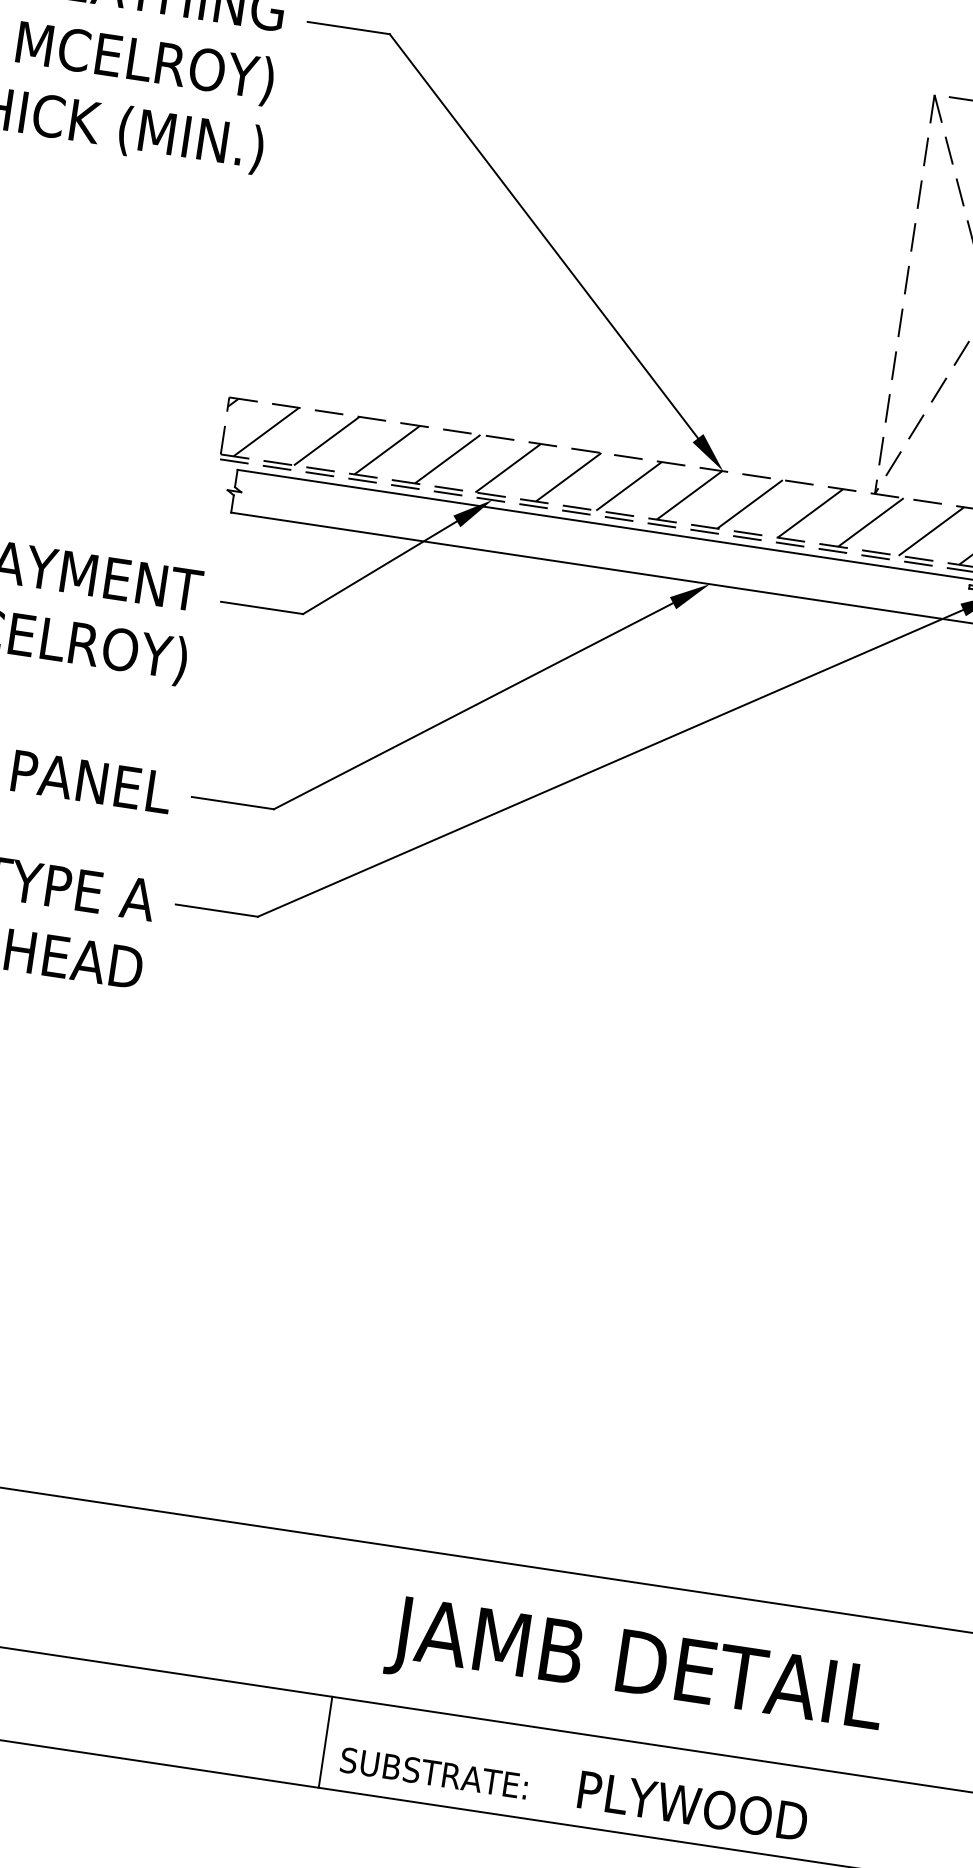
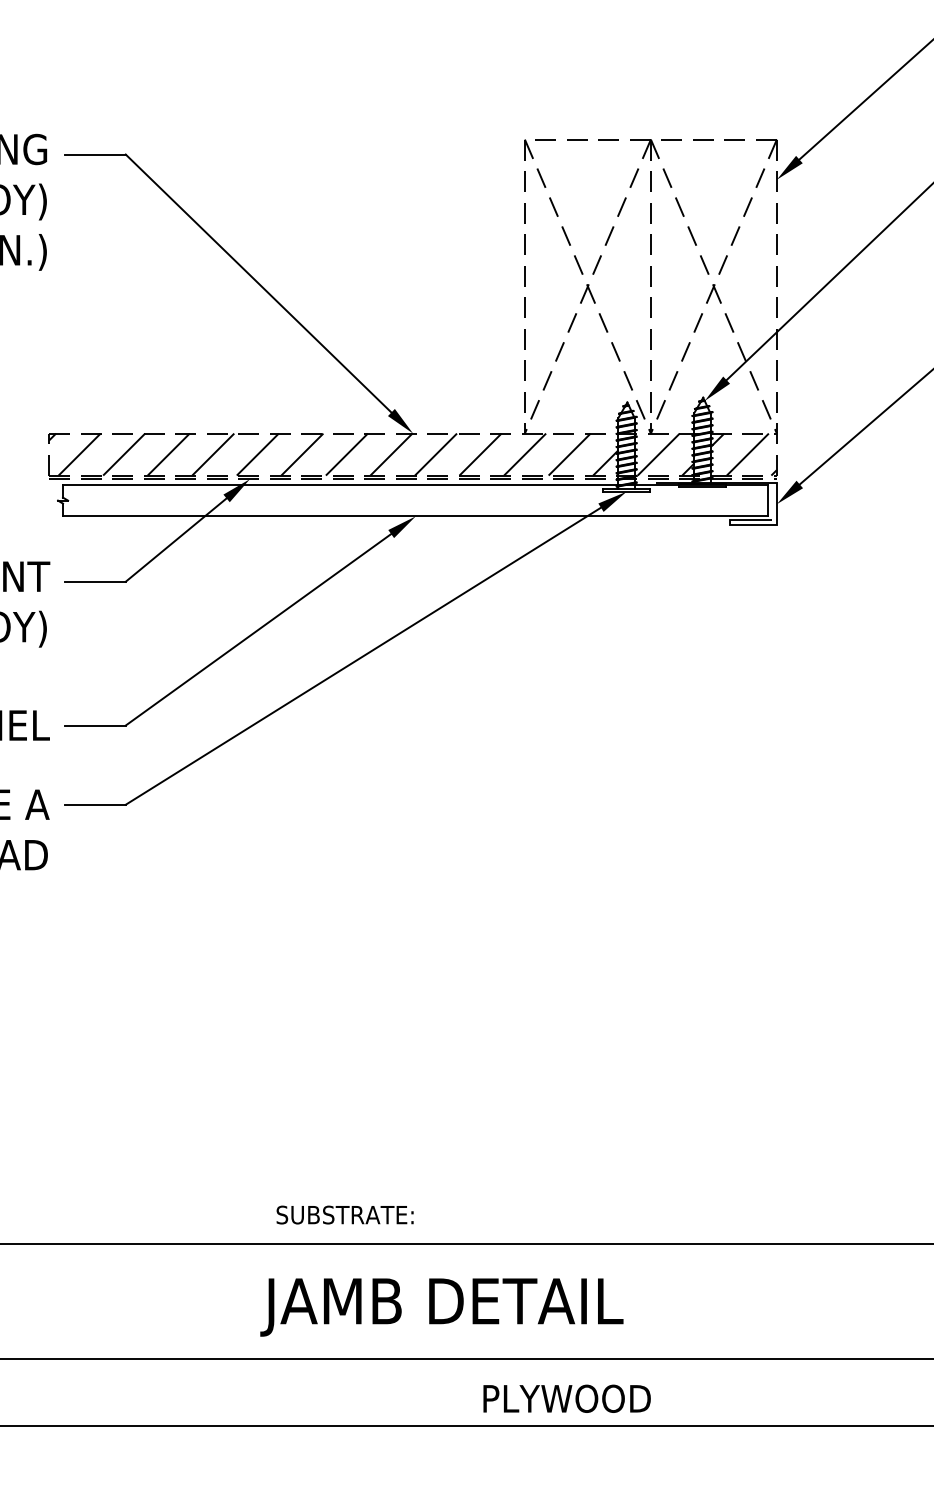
text: (634, 1670) -> (441, 1307), moved
line: (325, 1741) -> (263, 1391), removed
text: (433, 1772) -> (344, 1214), moved
text: (692, 1805) -> (566, 1398), moved

